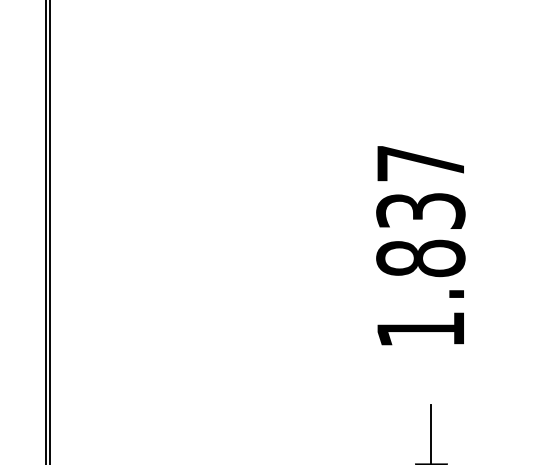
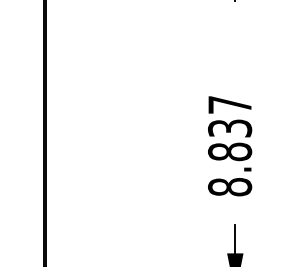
text: (421, 330) -> (230, 187), 1.837 -> 8.837

